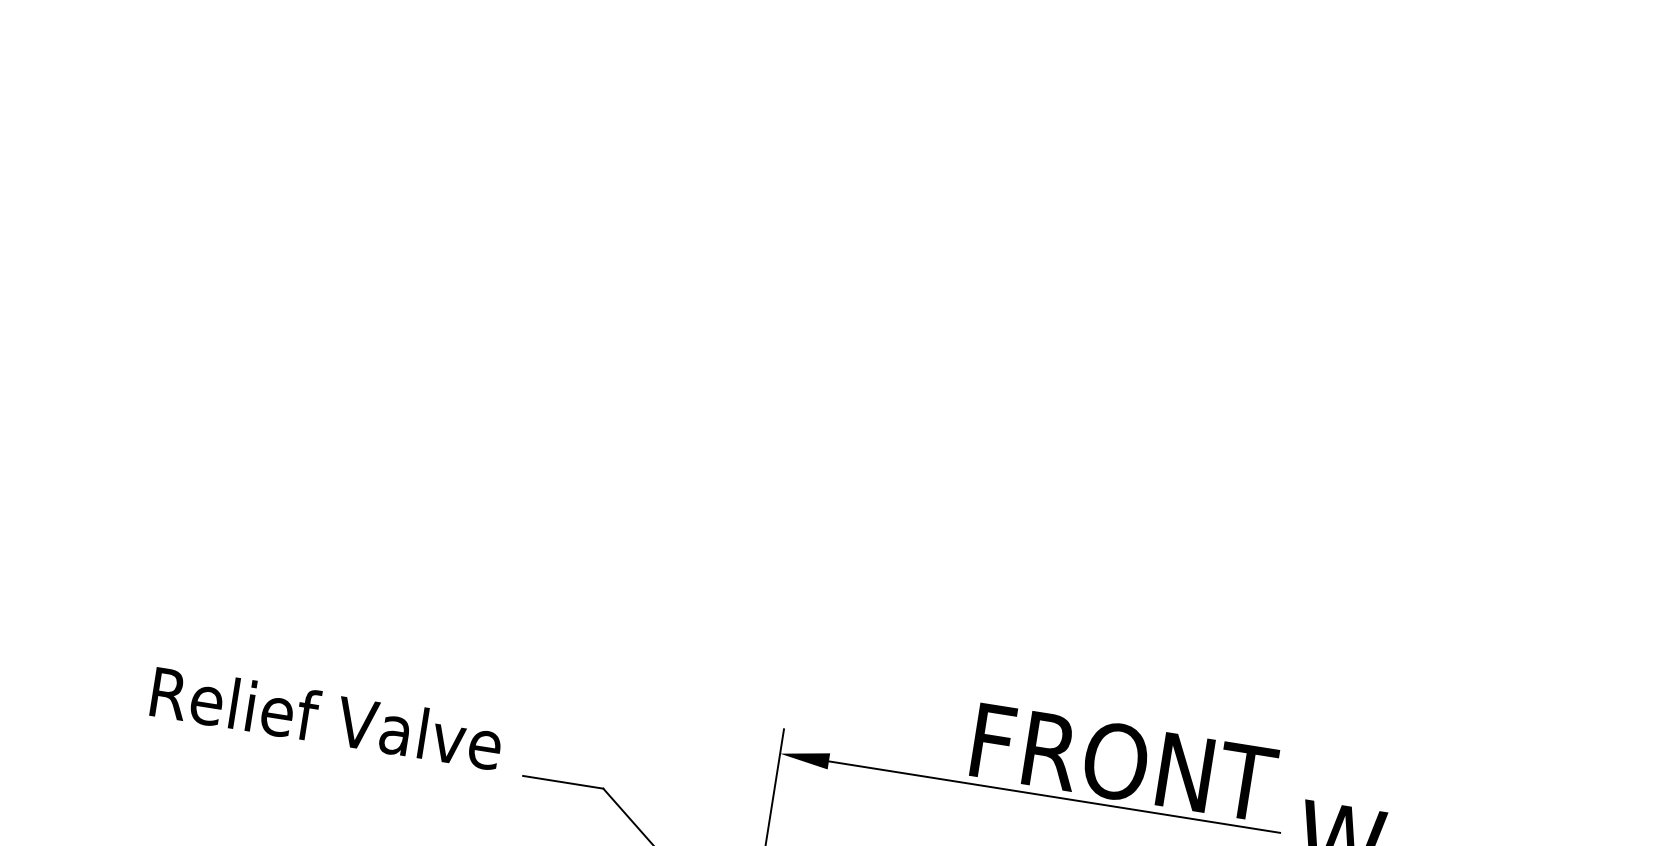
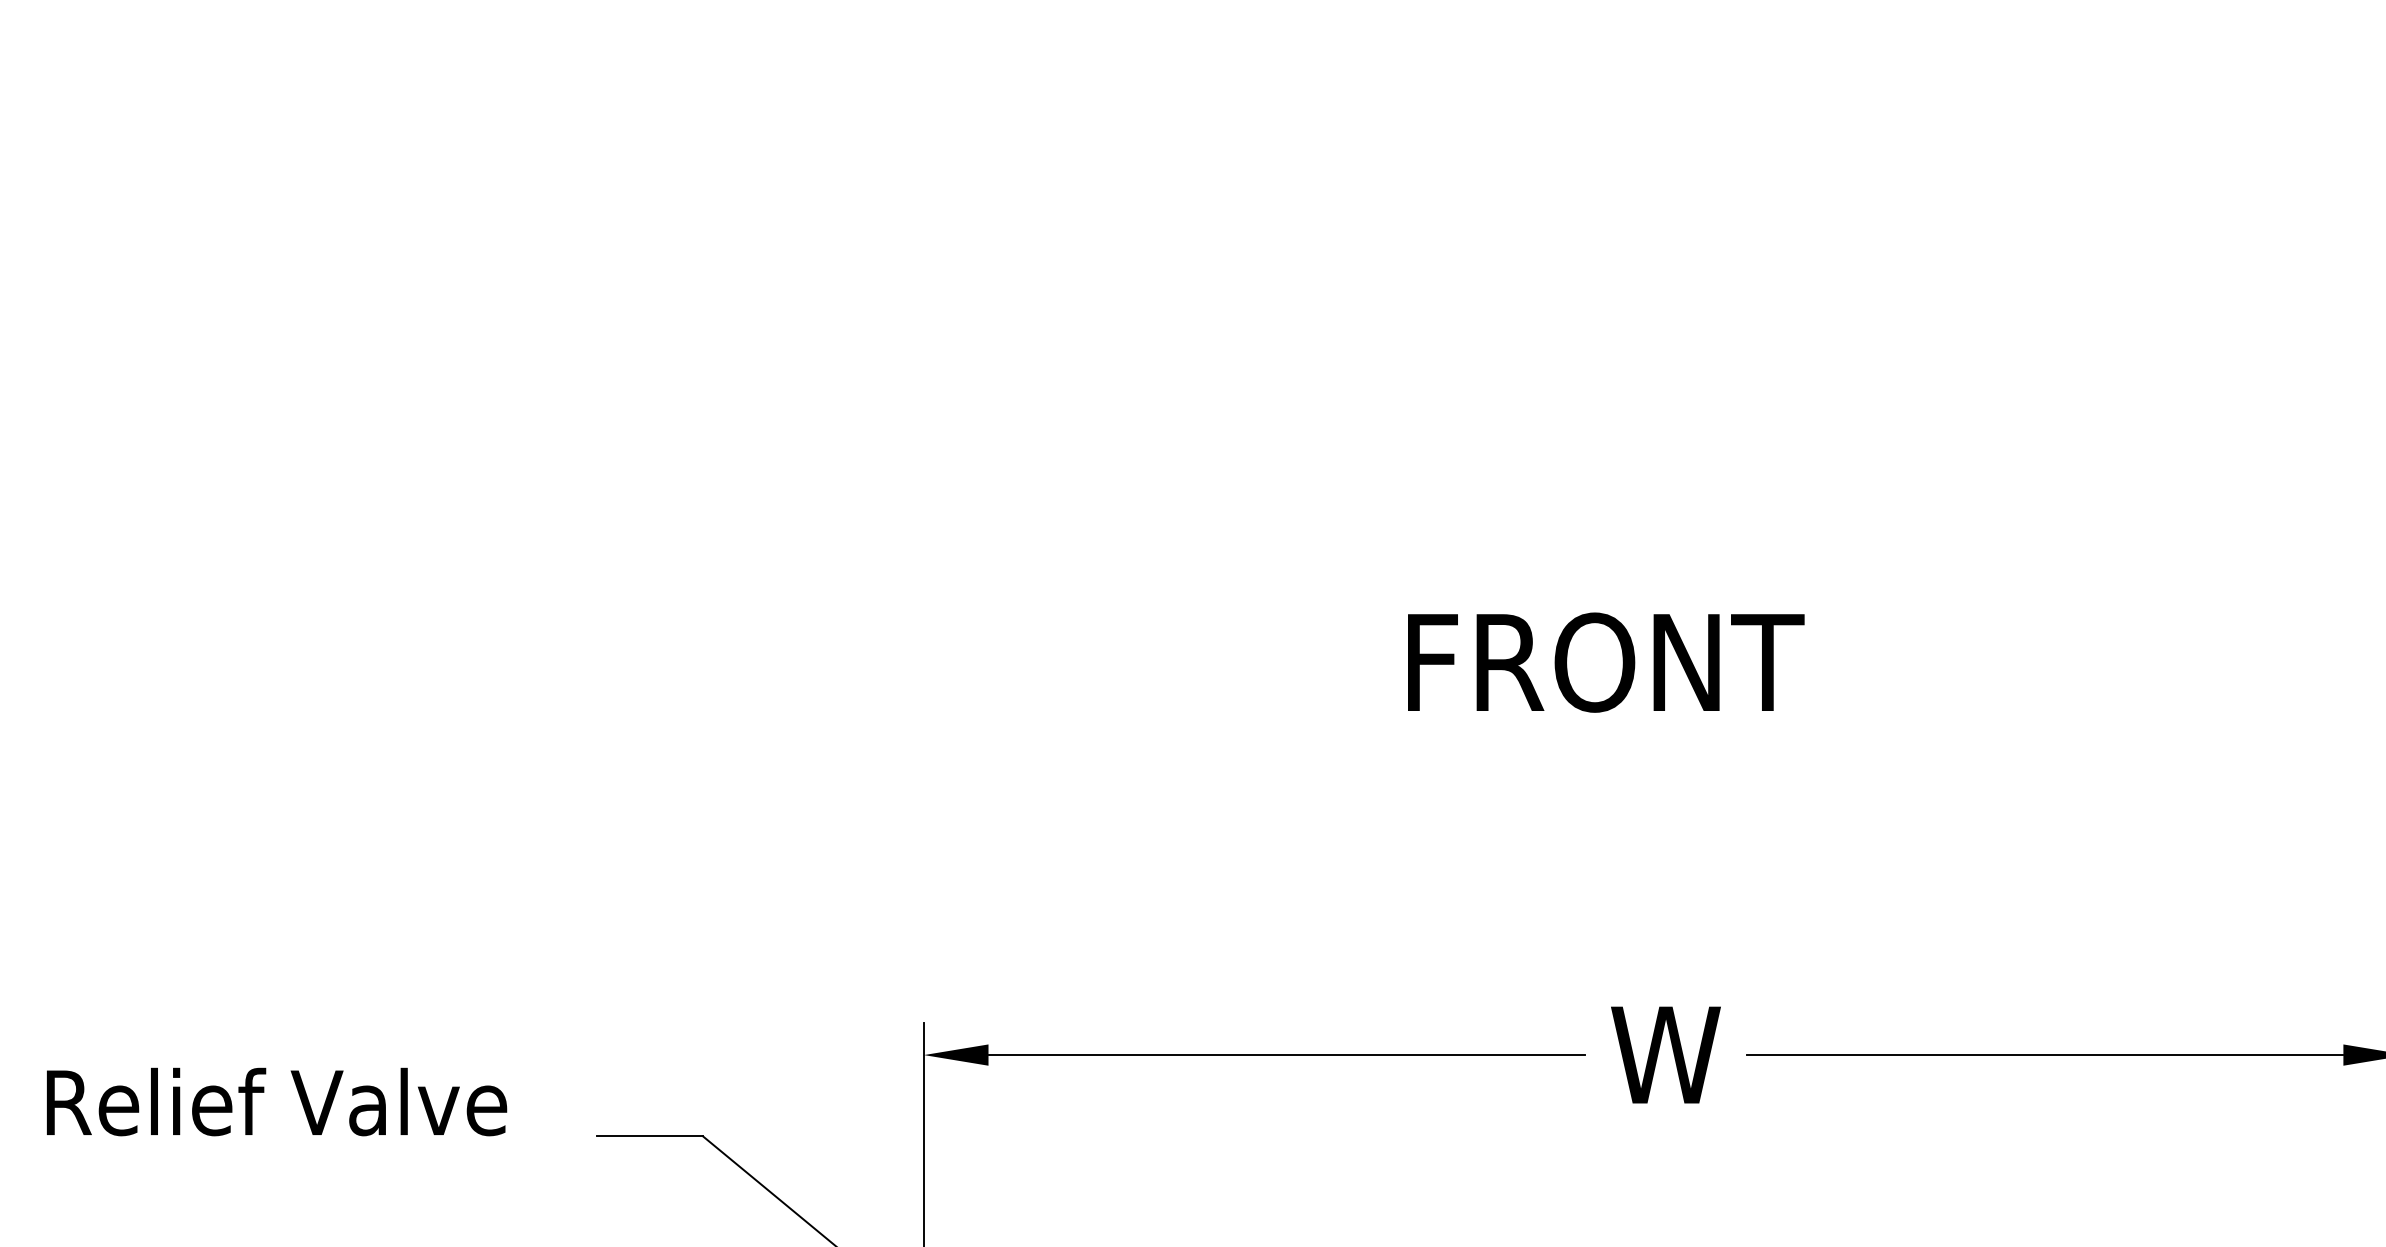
text: (327, 717) -> (277, 1101), moved
text: (1124, 762) -> (1606, 662), moved

